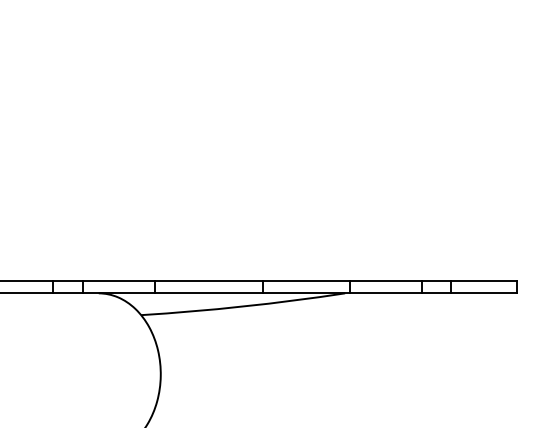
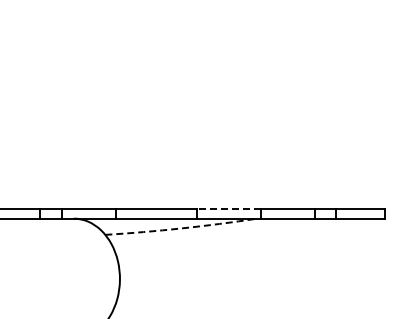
line: (306, 281) -> (228, 209), solid -> dashed
arc: (243, 306) -> (181, 228), solid -> dashed

